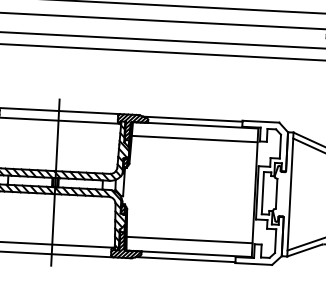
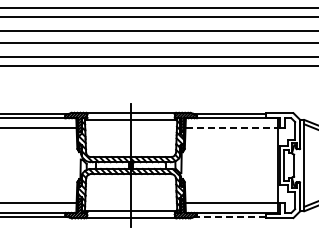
line: (195, 139) -> (232, 128), solid -> dashed
line: (185, 259) -> (229, 217), solid -> dashed

